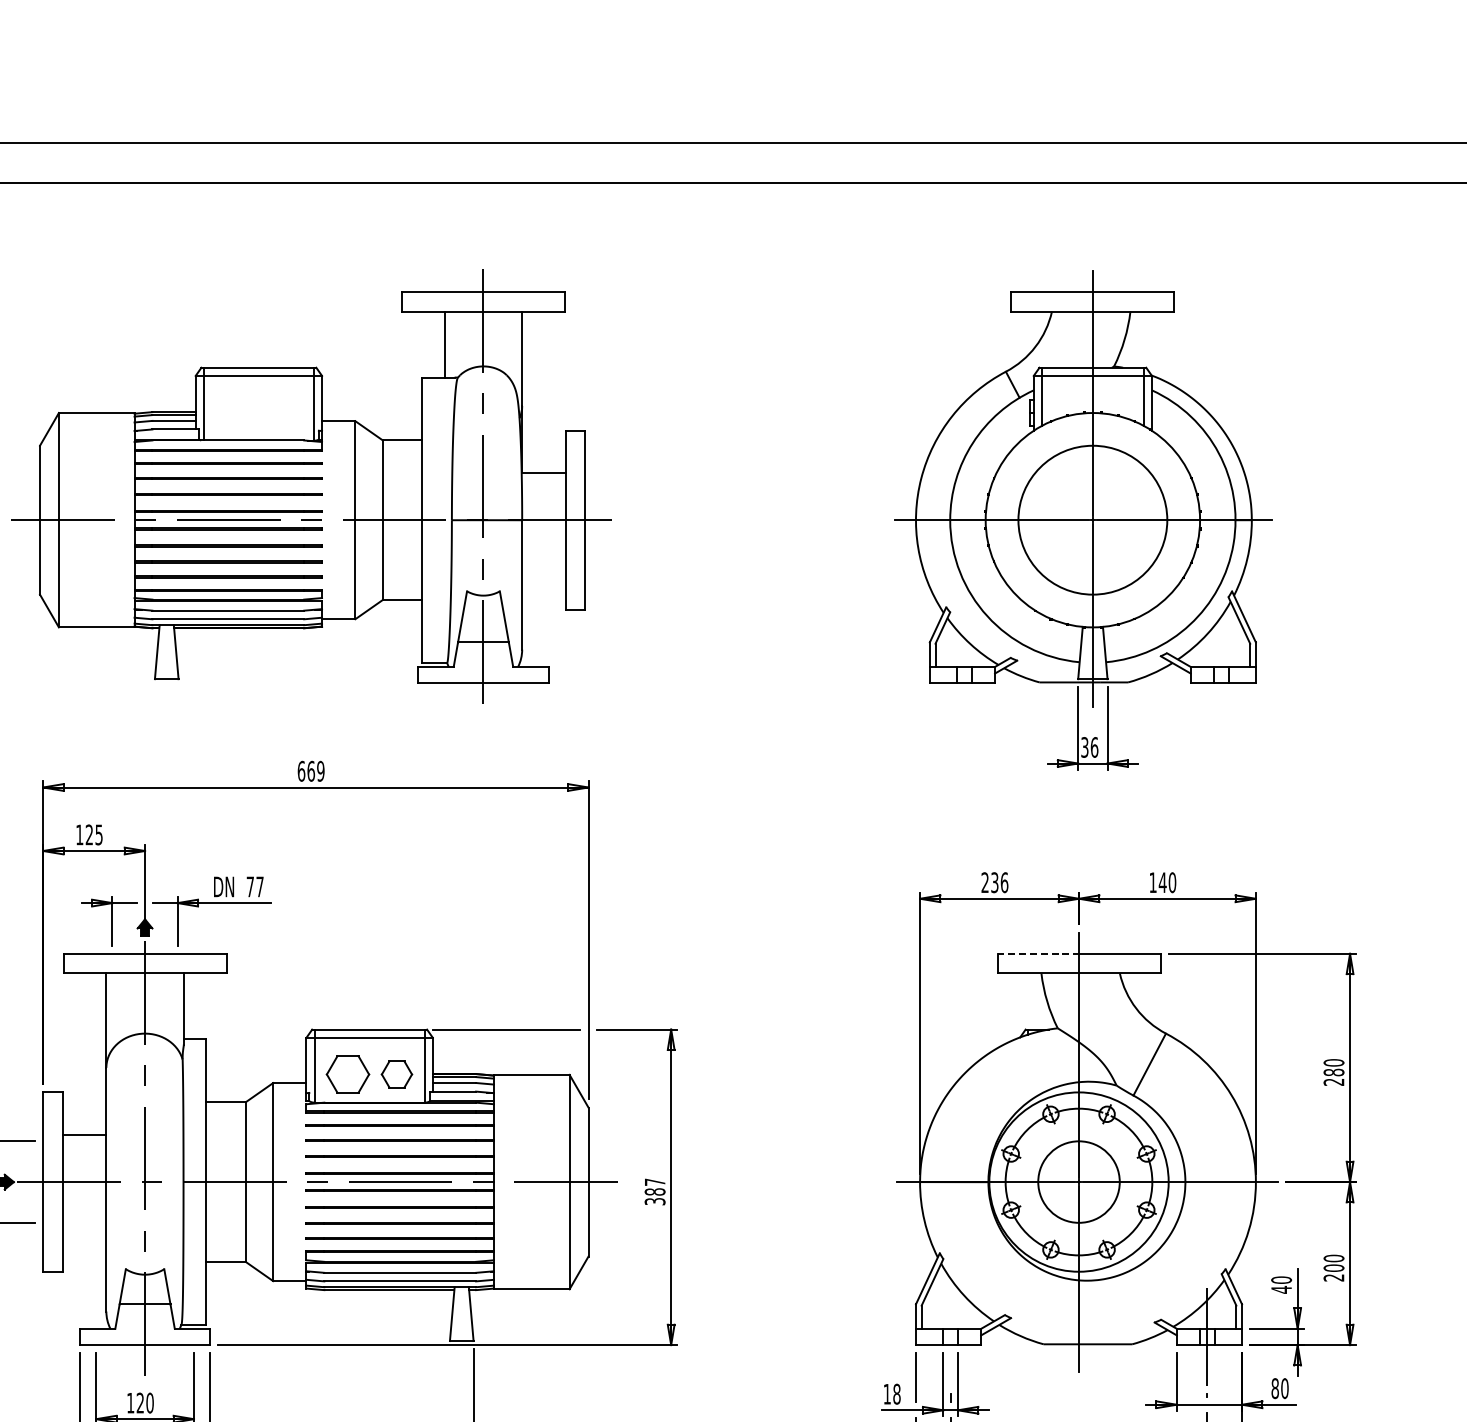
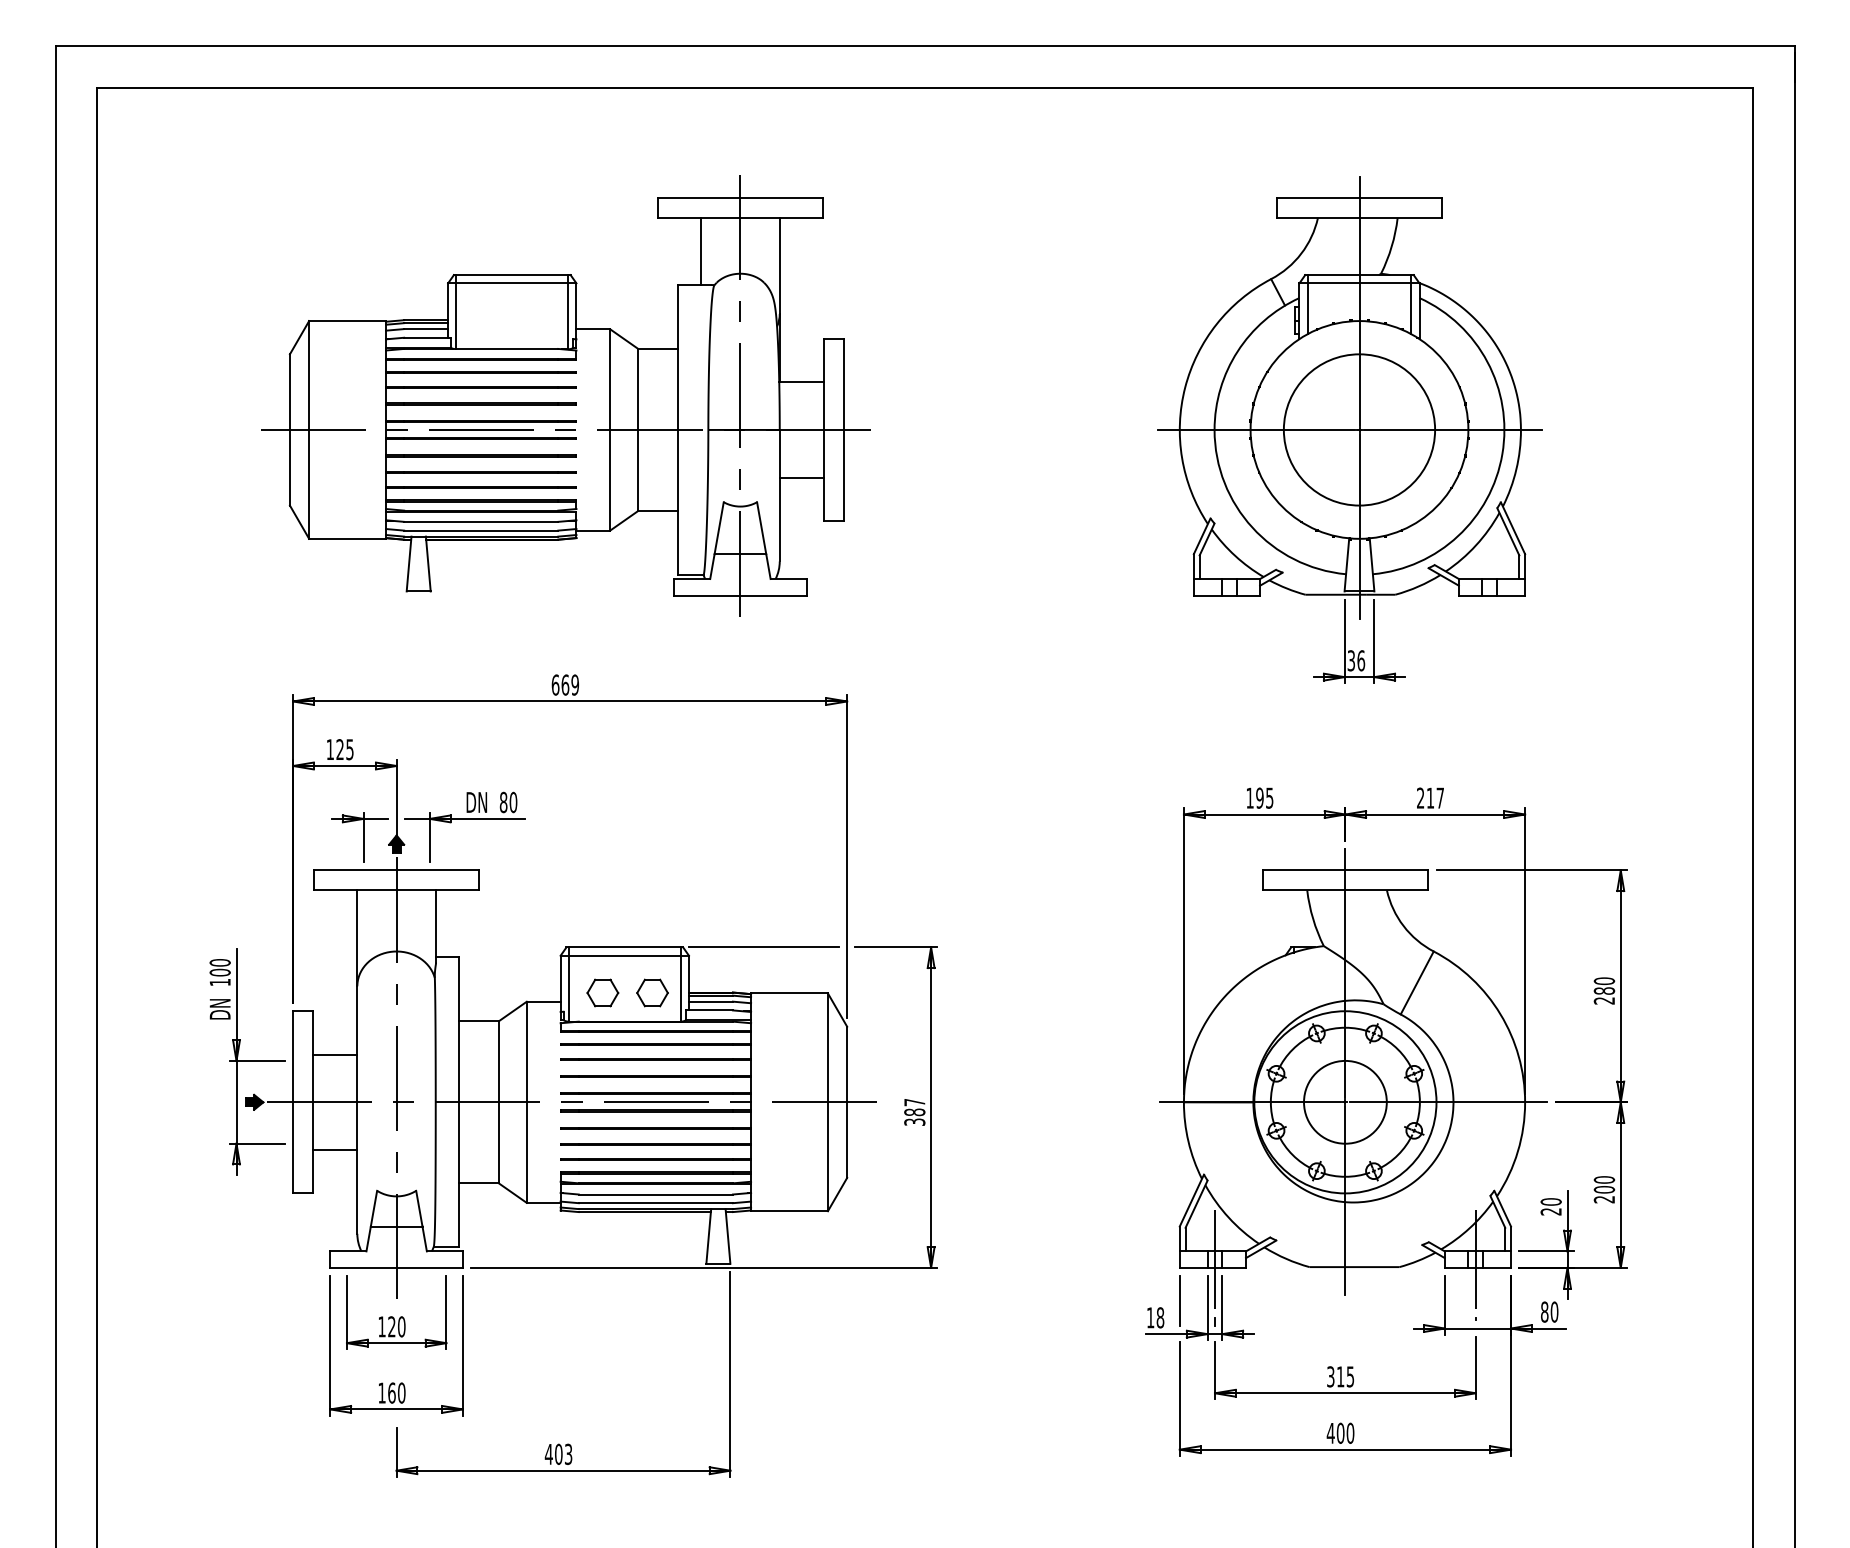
line: (543, 567) -> (801, 477), added
text: (994, 882) -> (1259, 797), 236 -> 195
text: (1162, 882) -> (1430, 797), 140 -> 217
text: (255, 886) -> (508, 802), 77 -> 80
line: (1038, 953) -> (1304, 870), dashed -> solid
part: (347, 1073) -> (602, 992), size x0.71
line: (84, 1228) -> (335, 1149), added
text: (1280, 1289) -> (1550, 1211), 40 -> 20
line: (950, 1336) -> (1214, 1259), added

